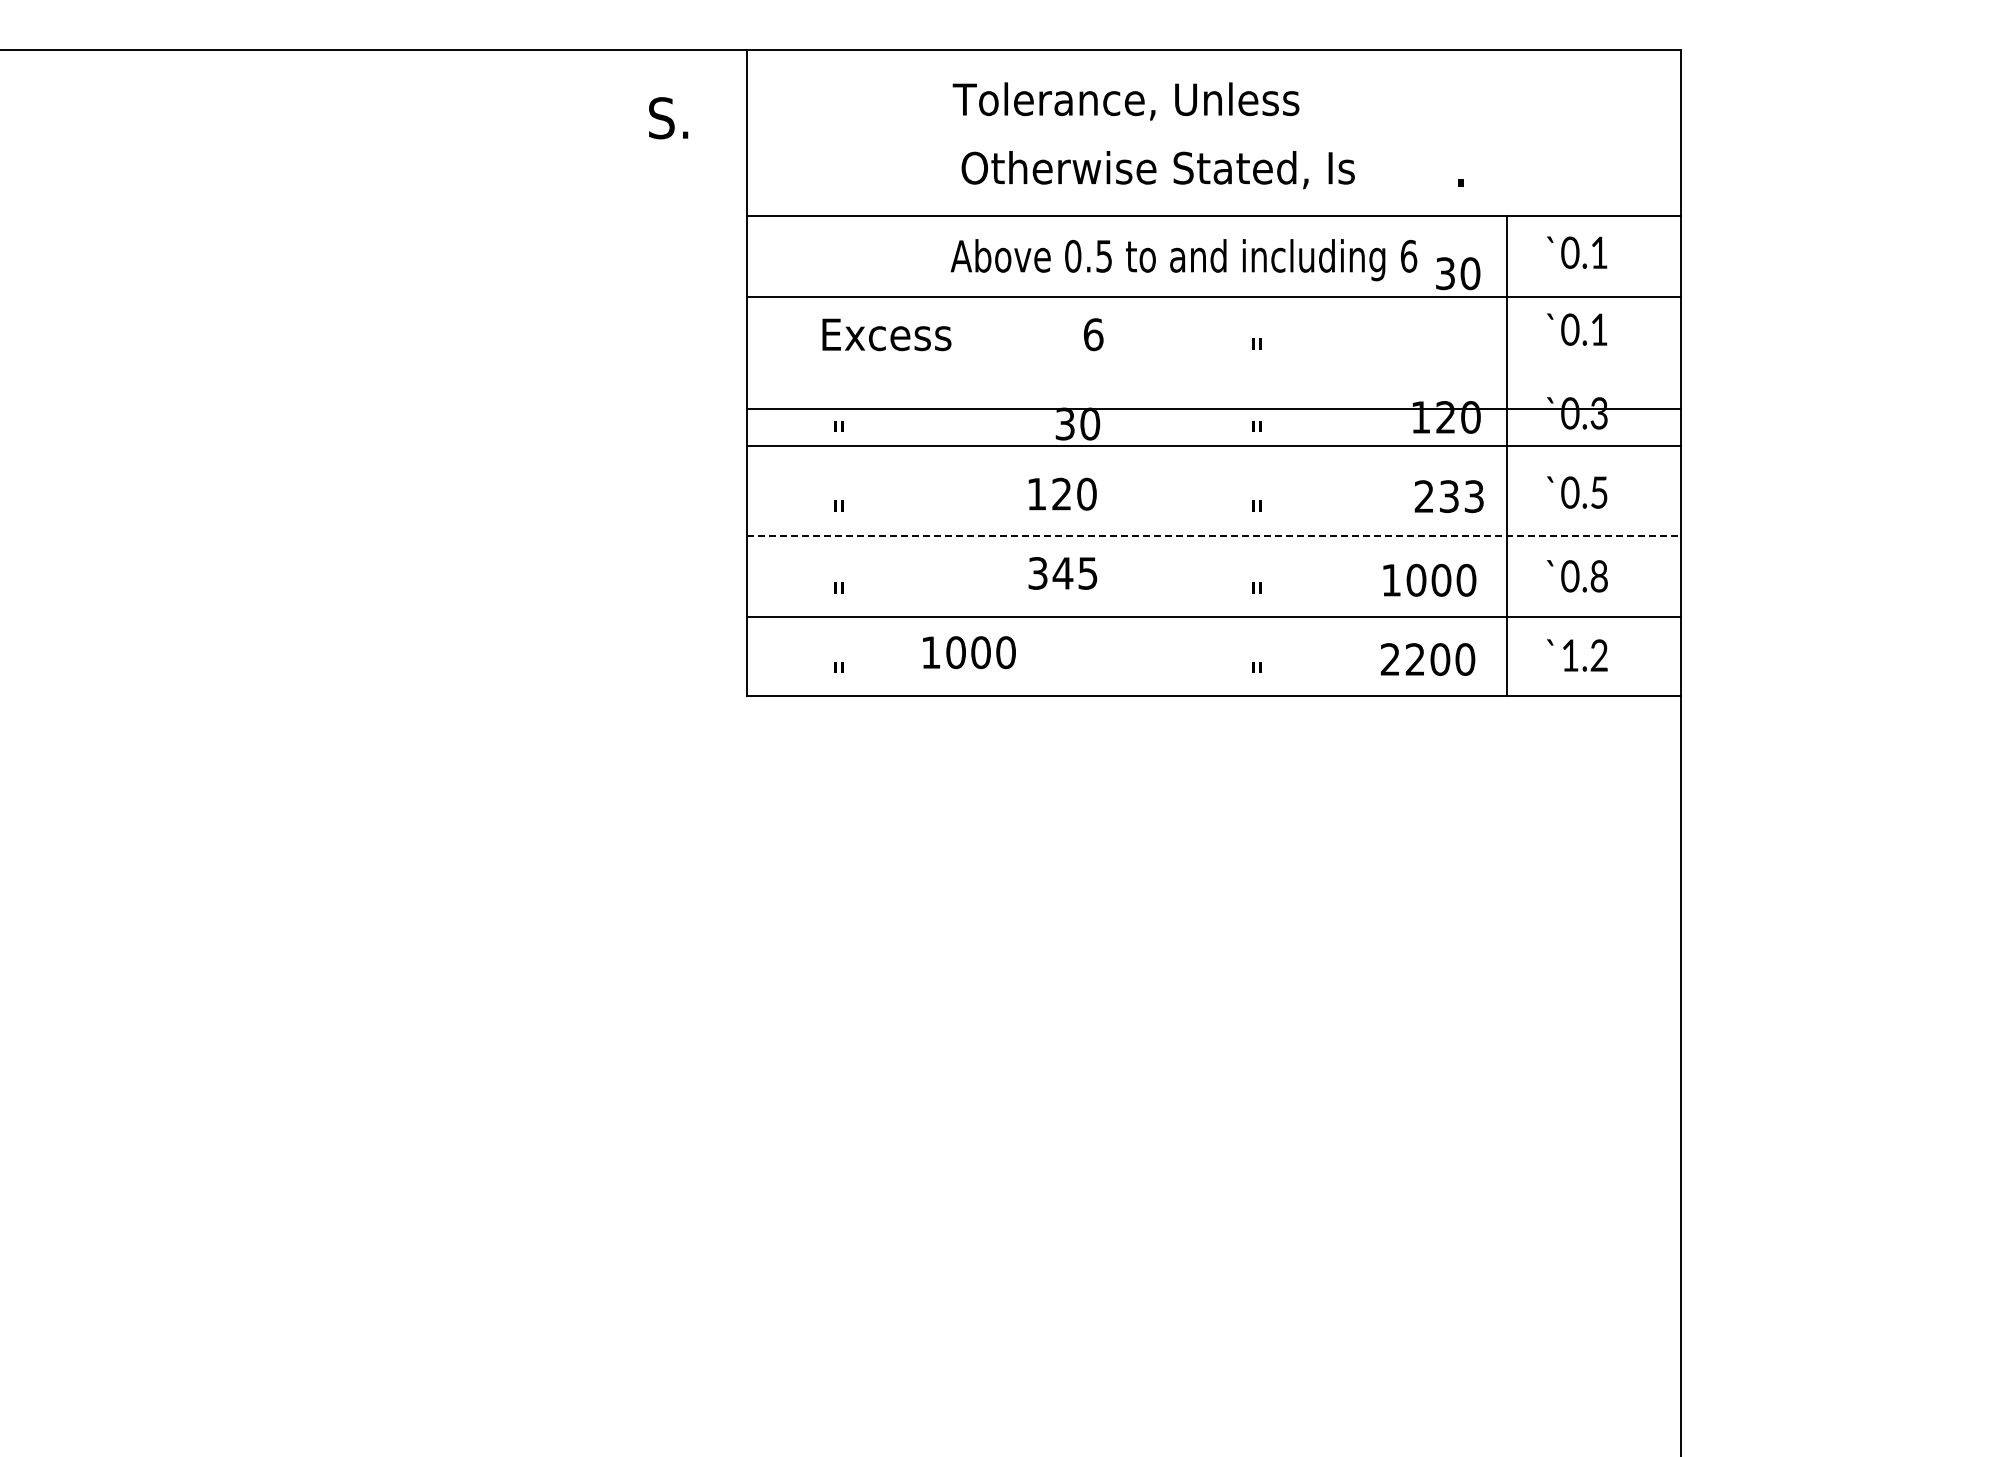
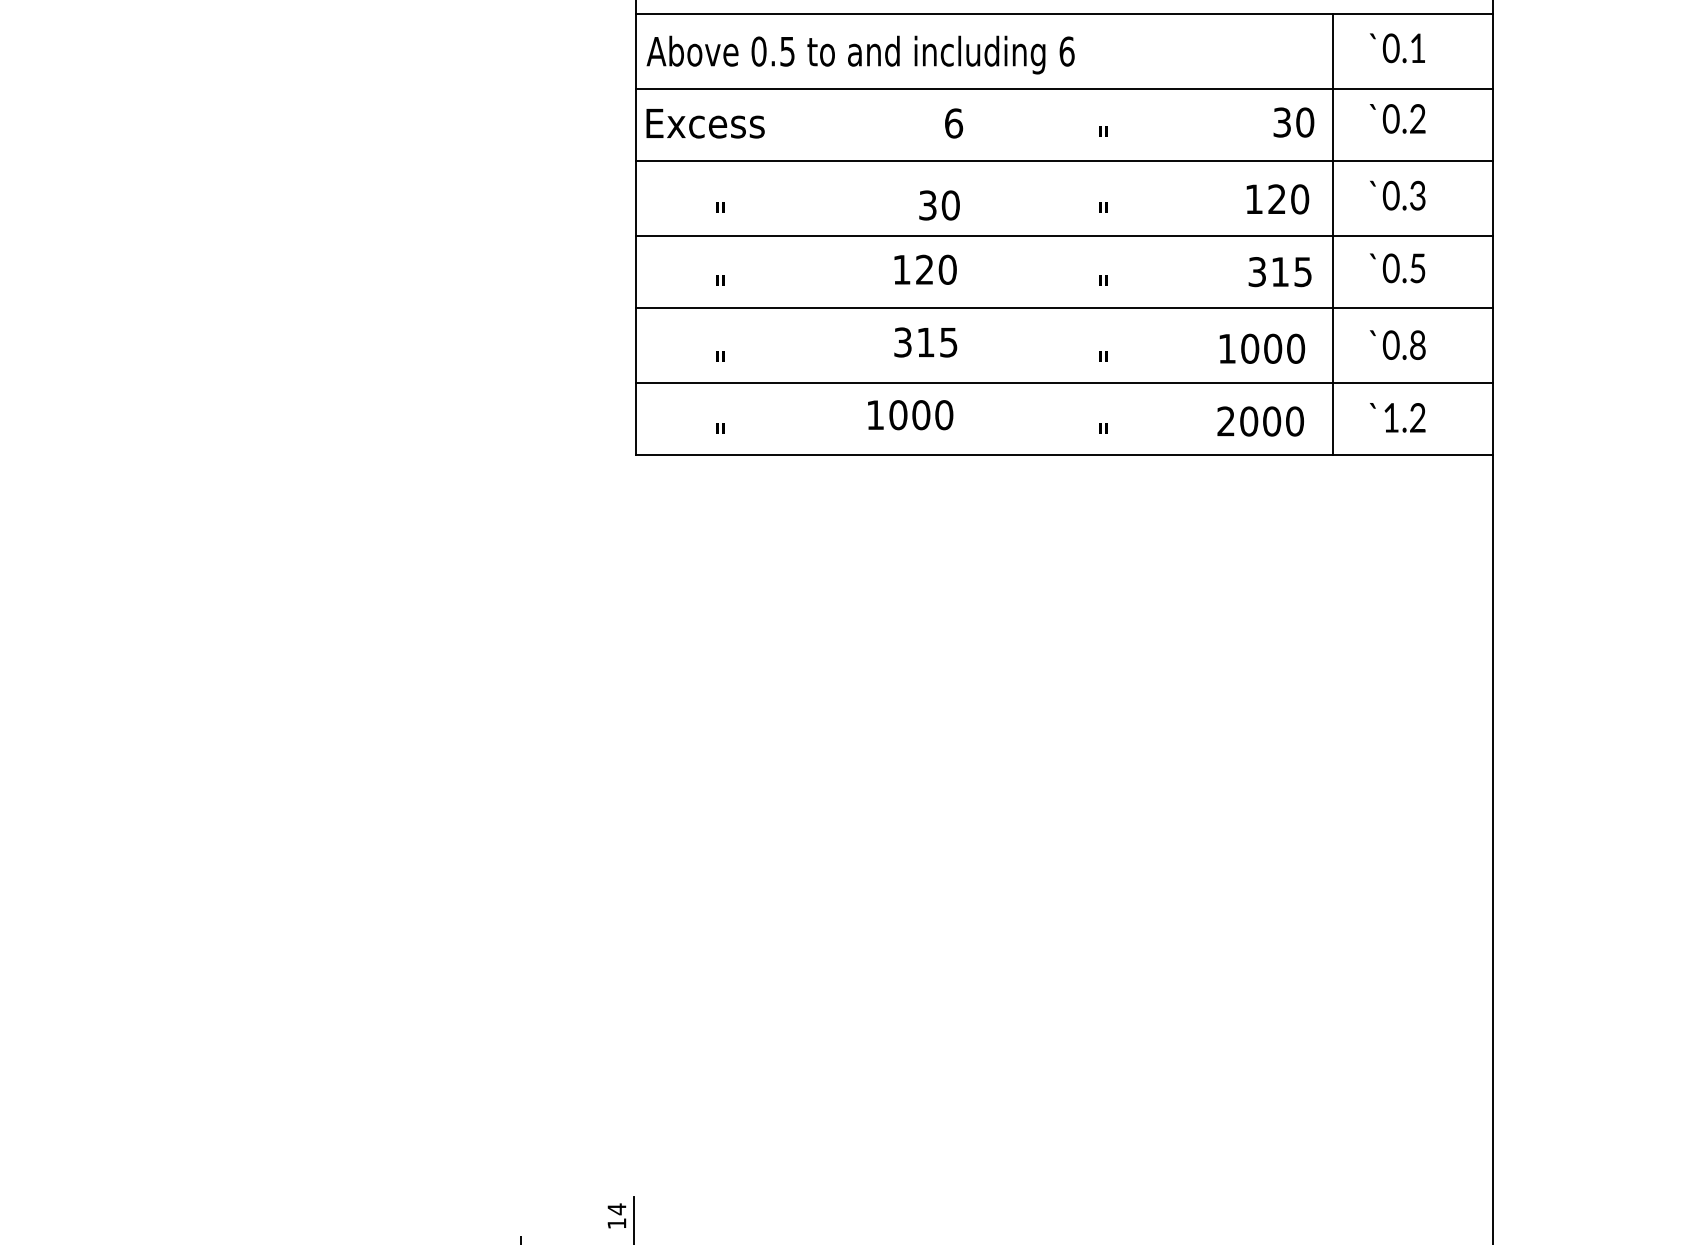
text: (1183, 260) -> (860, 55), moved
text: (1458, 273) -> (1294, 122), moved
text: (1598, 329) -> (1417, 118), 0.1 -> 0.2
text: (886, 334) -> (705, 123), moved
line: (1214, 409) -> (1064, 236), moved
line: (1214, 445) -> (1064, 160), moved
text: (1448, 496) -> (1279, 271), 233 -> 315
line: (1214, 535) -> (1064, 307), dashed -> solid
text: (1062, 573) -> (925, 342), 345 -> 315
text: (969, 652) -> (910, 415), moved
text: (1415, 659) -> (1249, 421), 2200 -> 2000

